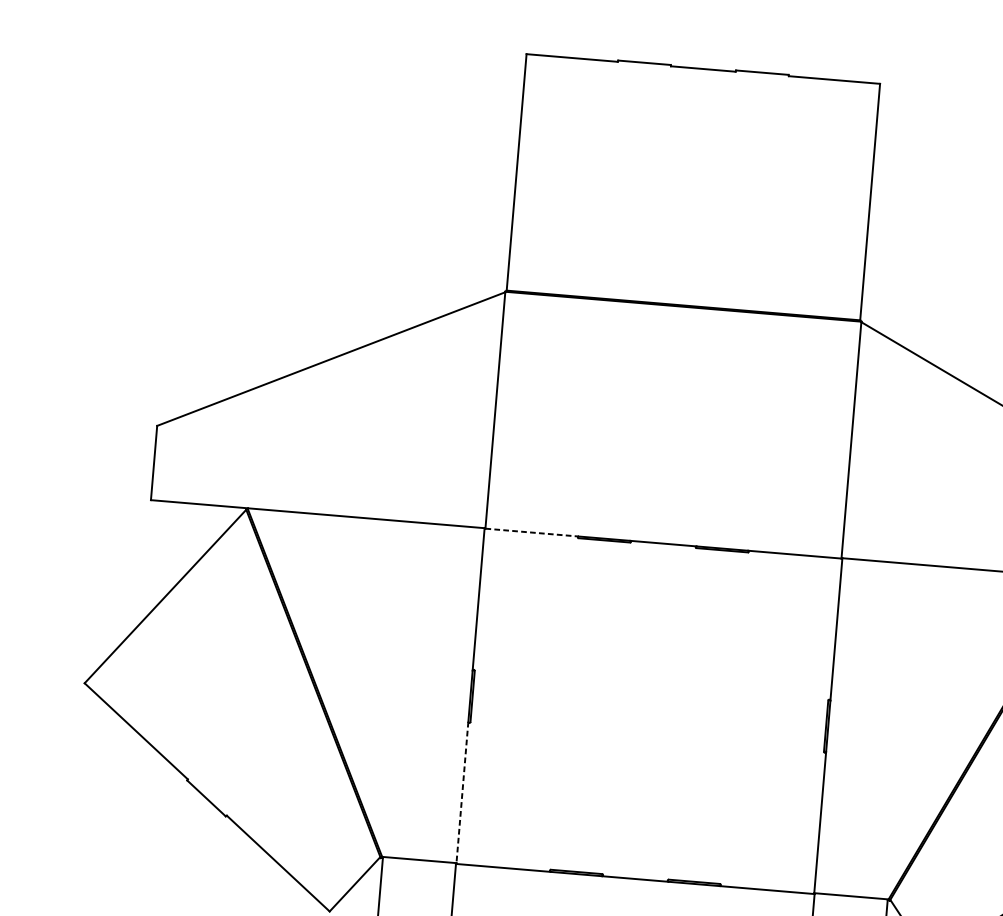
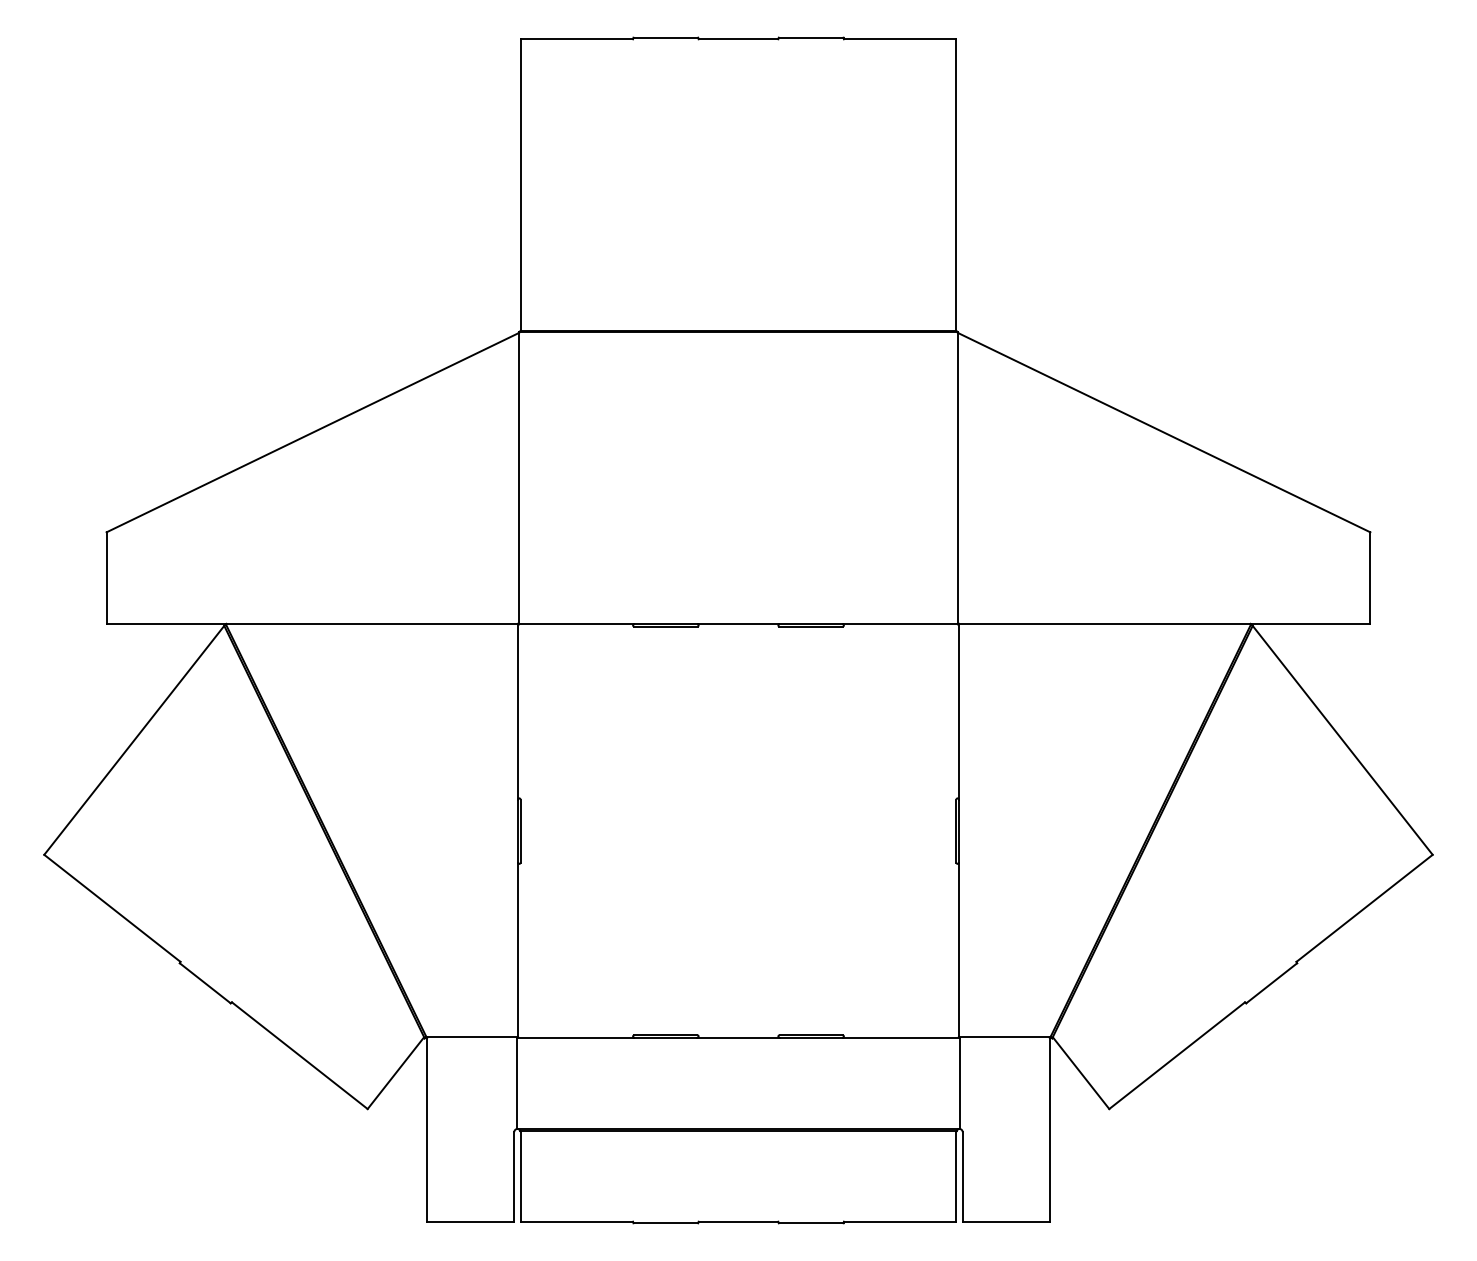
line: (532, 532) -> (576, 624), dashed -> solid
line: (462, 793) -> (517, 950), dashed -> solid

